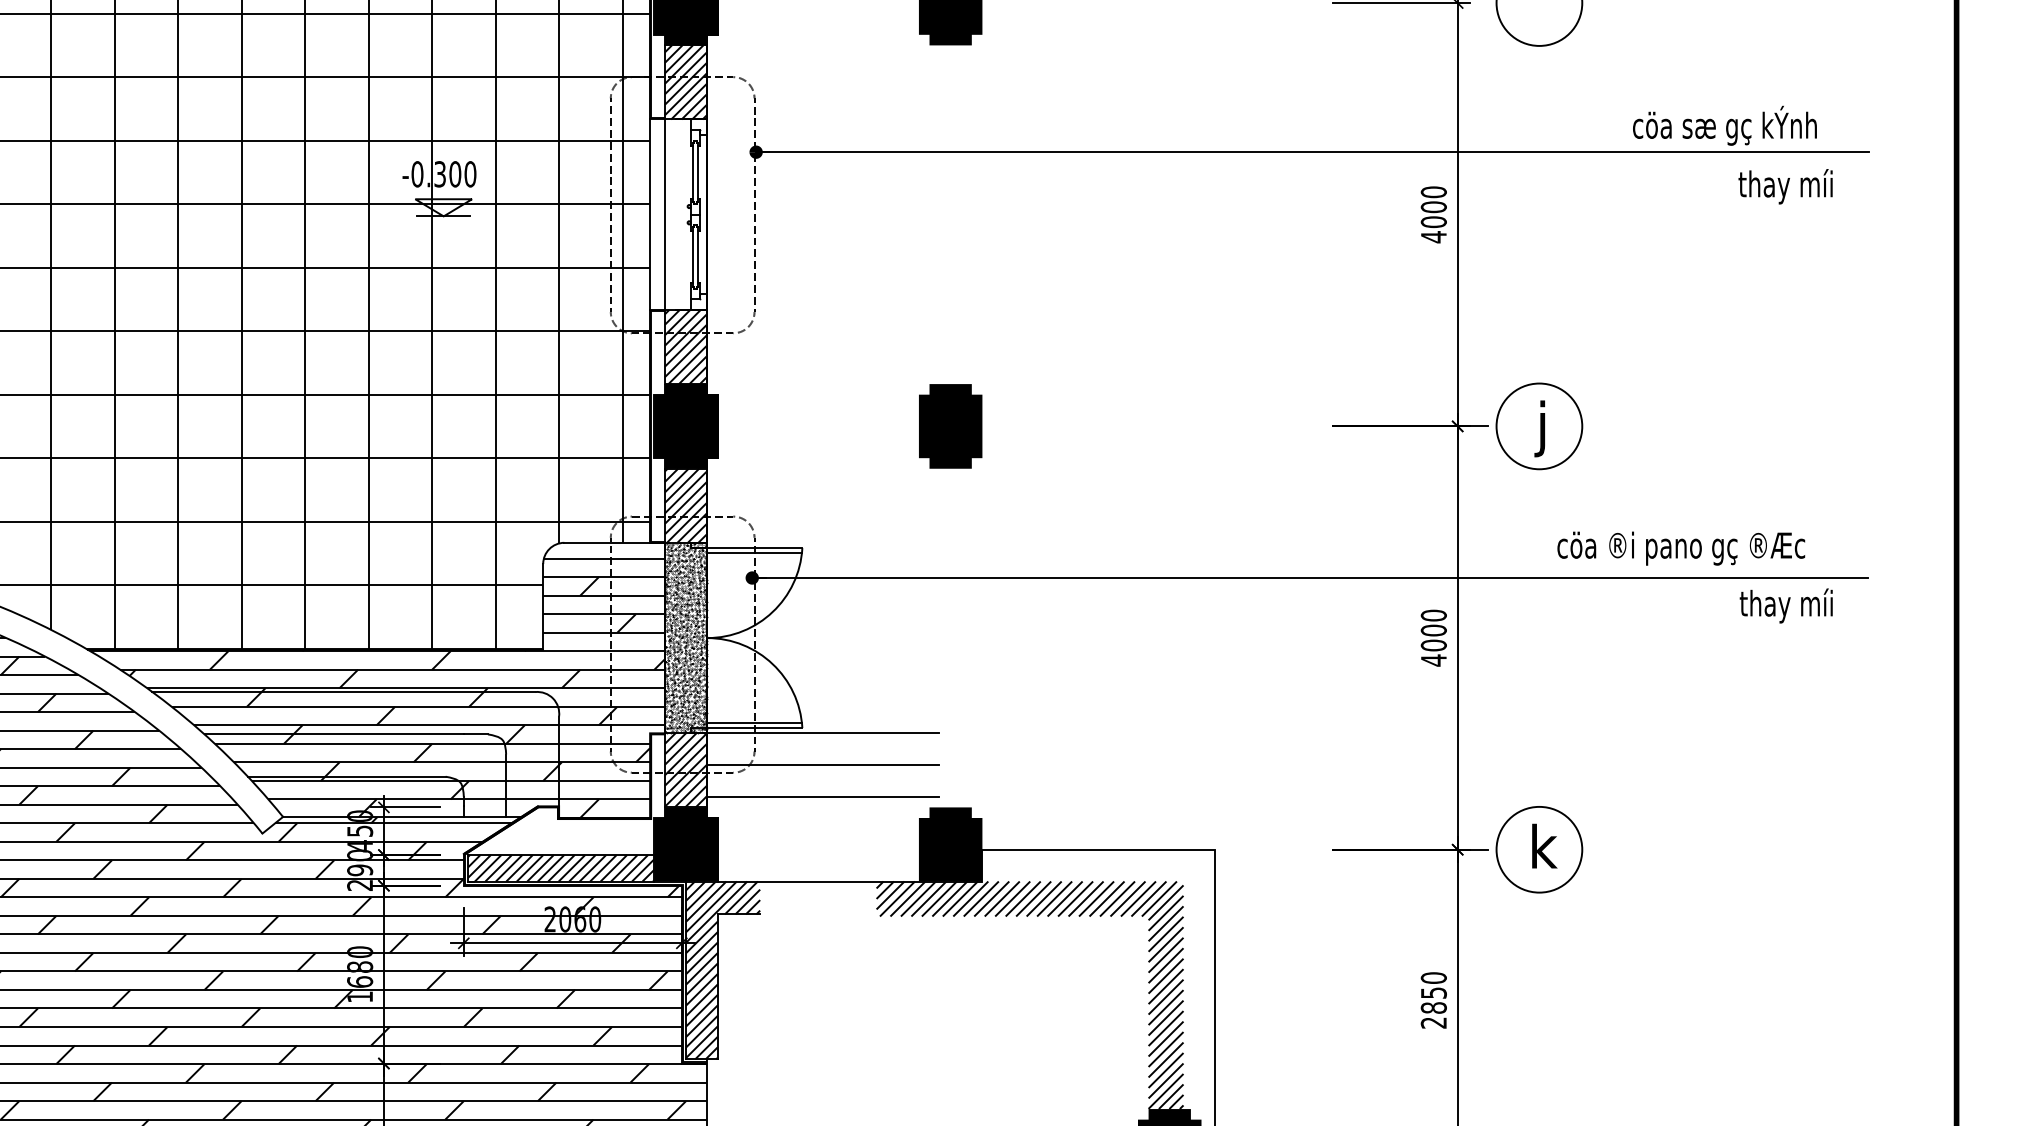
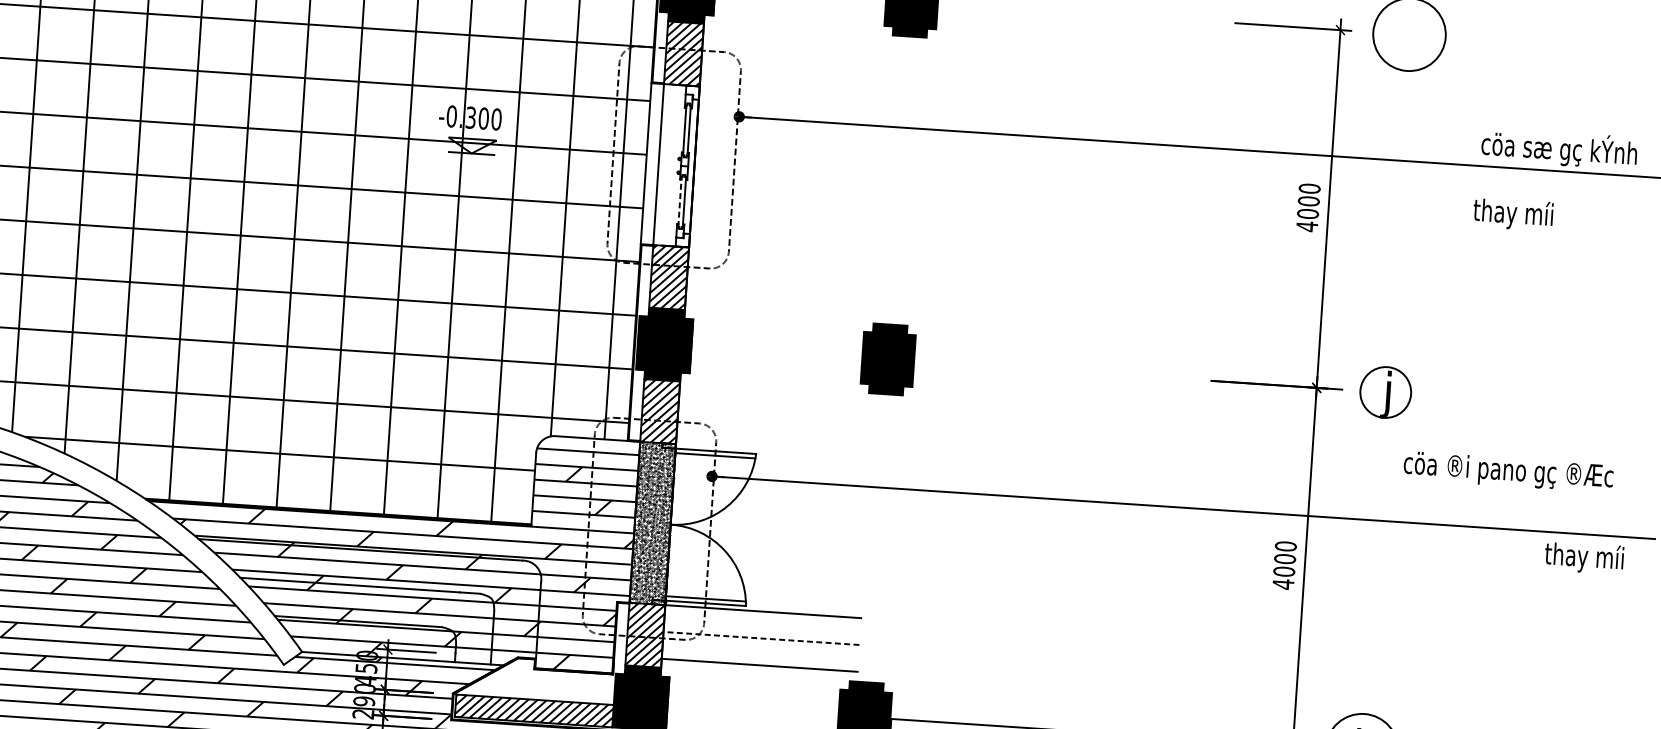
text: (1785, 186) -> (1513, 214), moved
line: (692, 257) -> (679, 202), solid -> dashed
circle: (1539, 426) -> (1385, 392), size x0.7
text: (1681, 548) -> (1508, 472), moved
line: (823, 765) -> (761, 638), solid -> dashed

